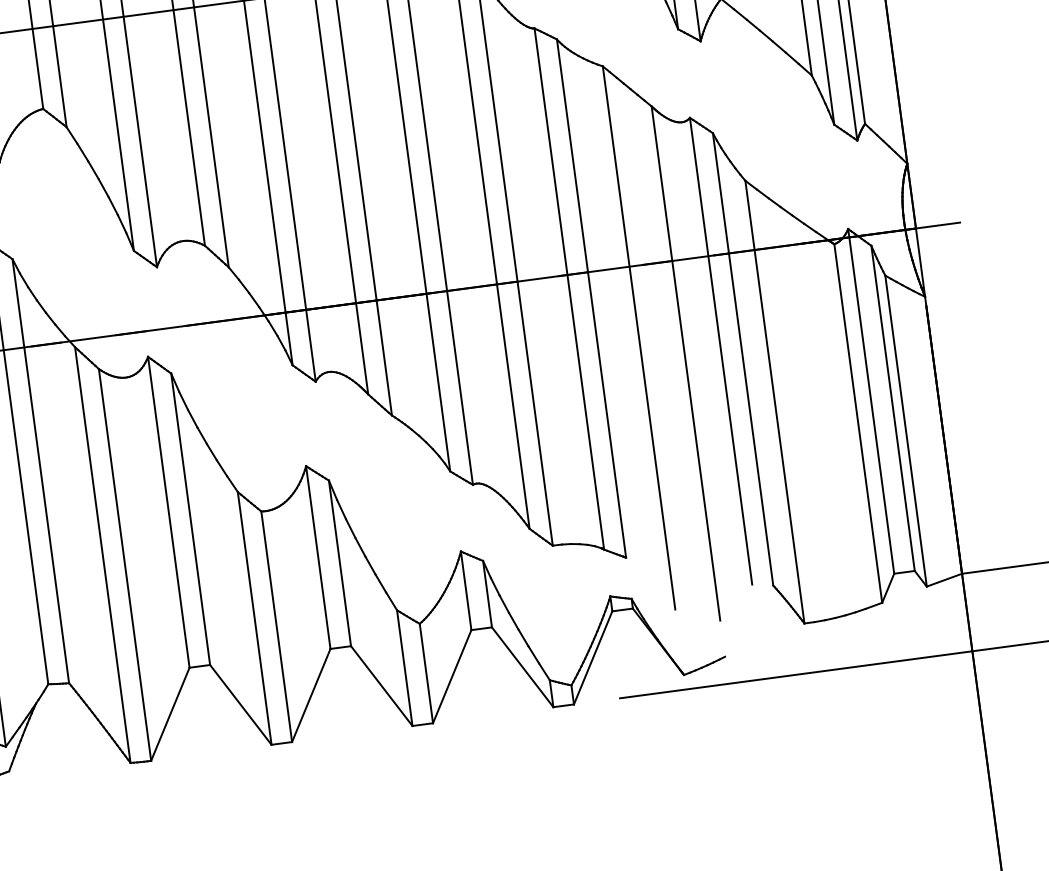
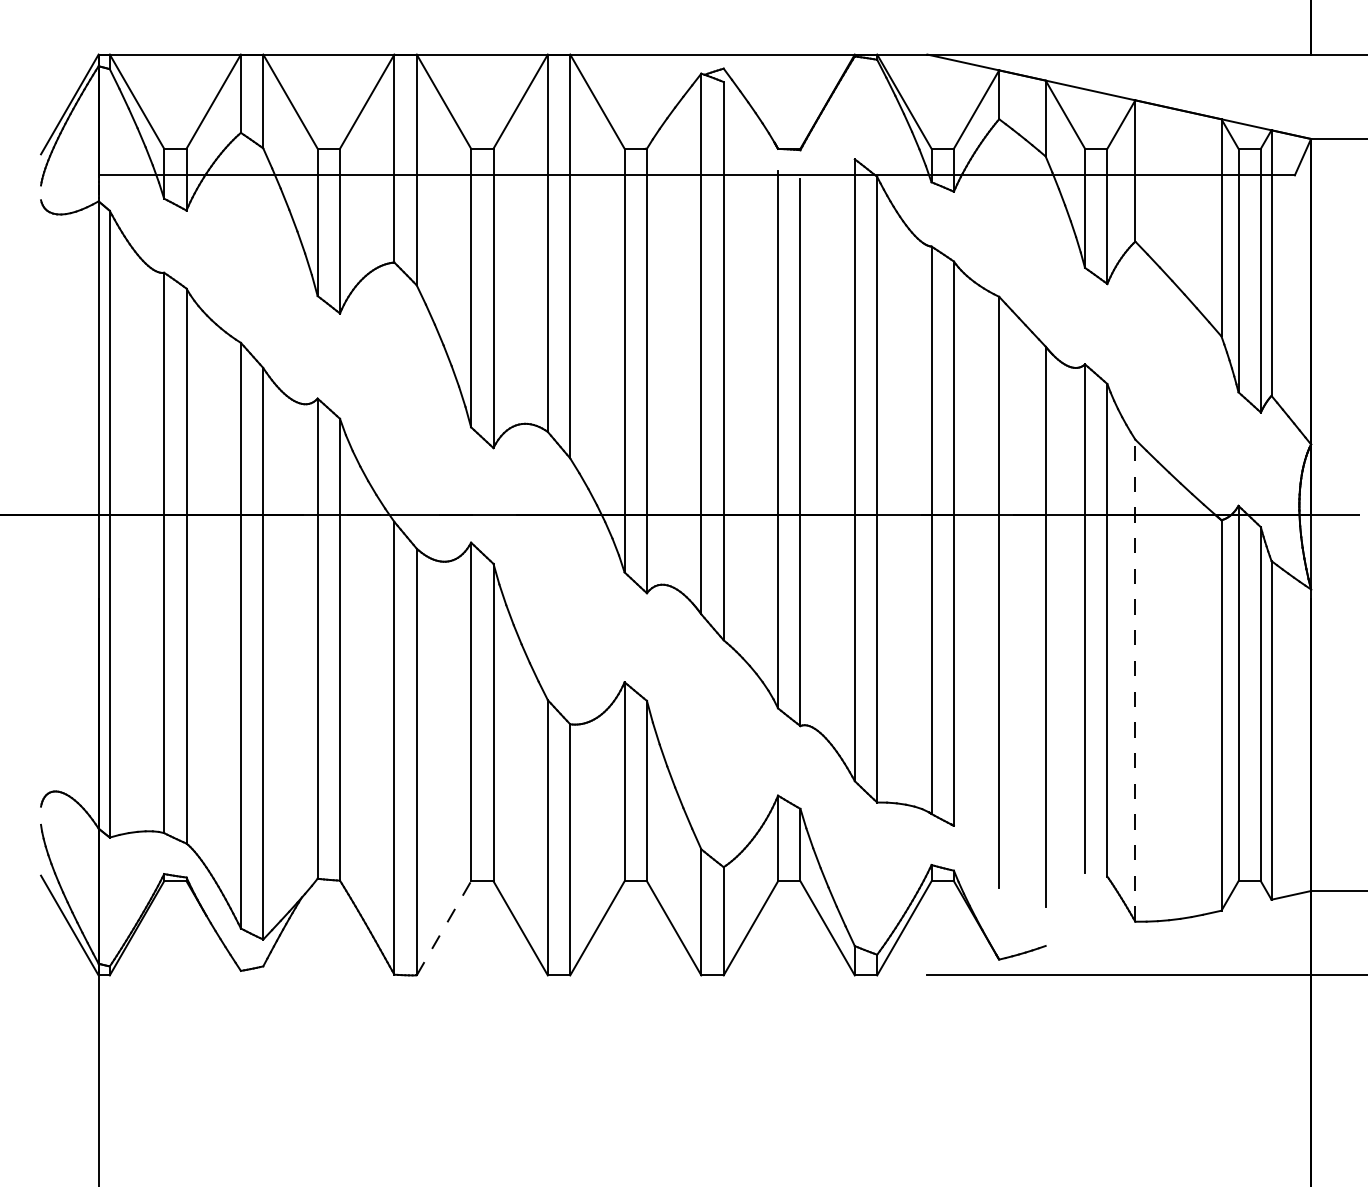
line: (775, 401) -> (1135, 680), solid -> dashed
line: (170, 713) -> (444, 927), solid -> dashed

